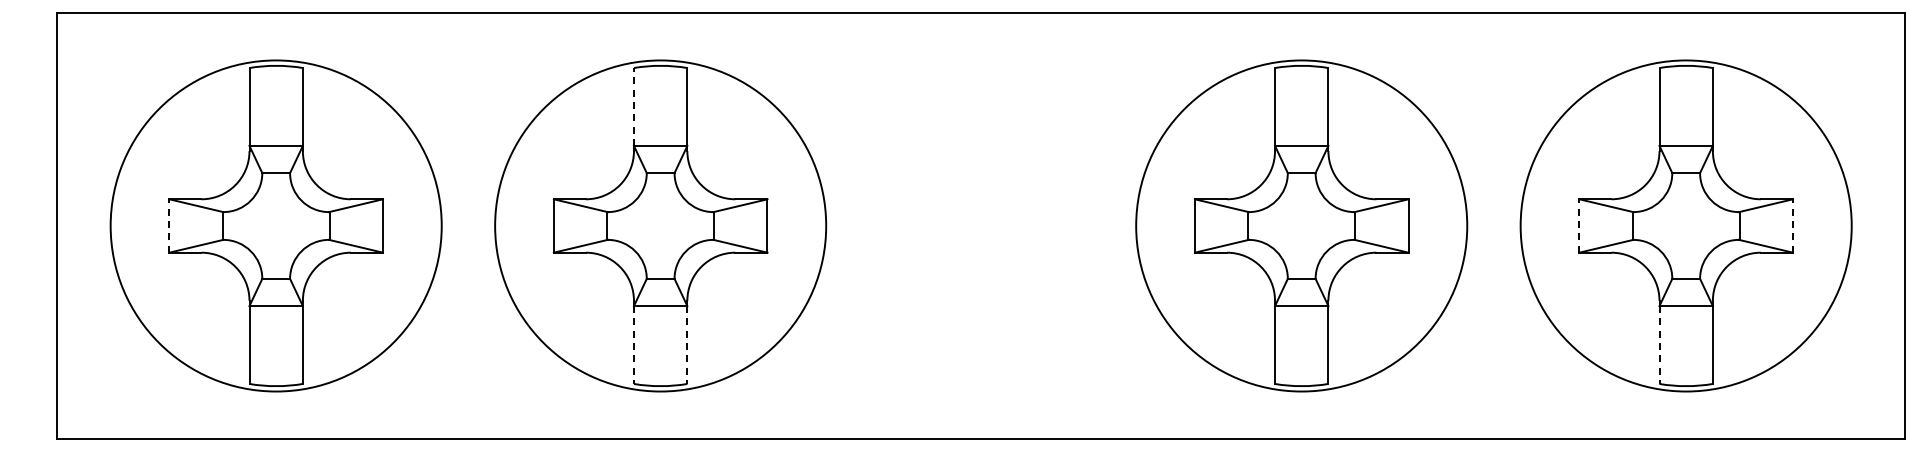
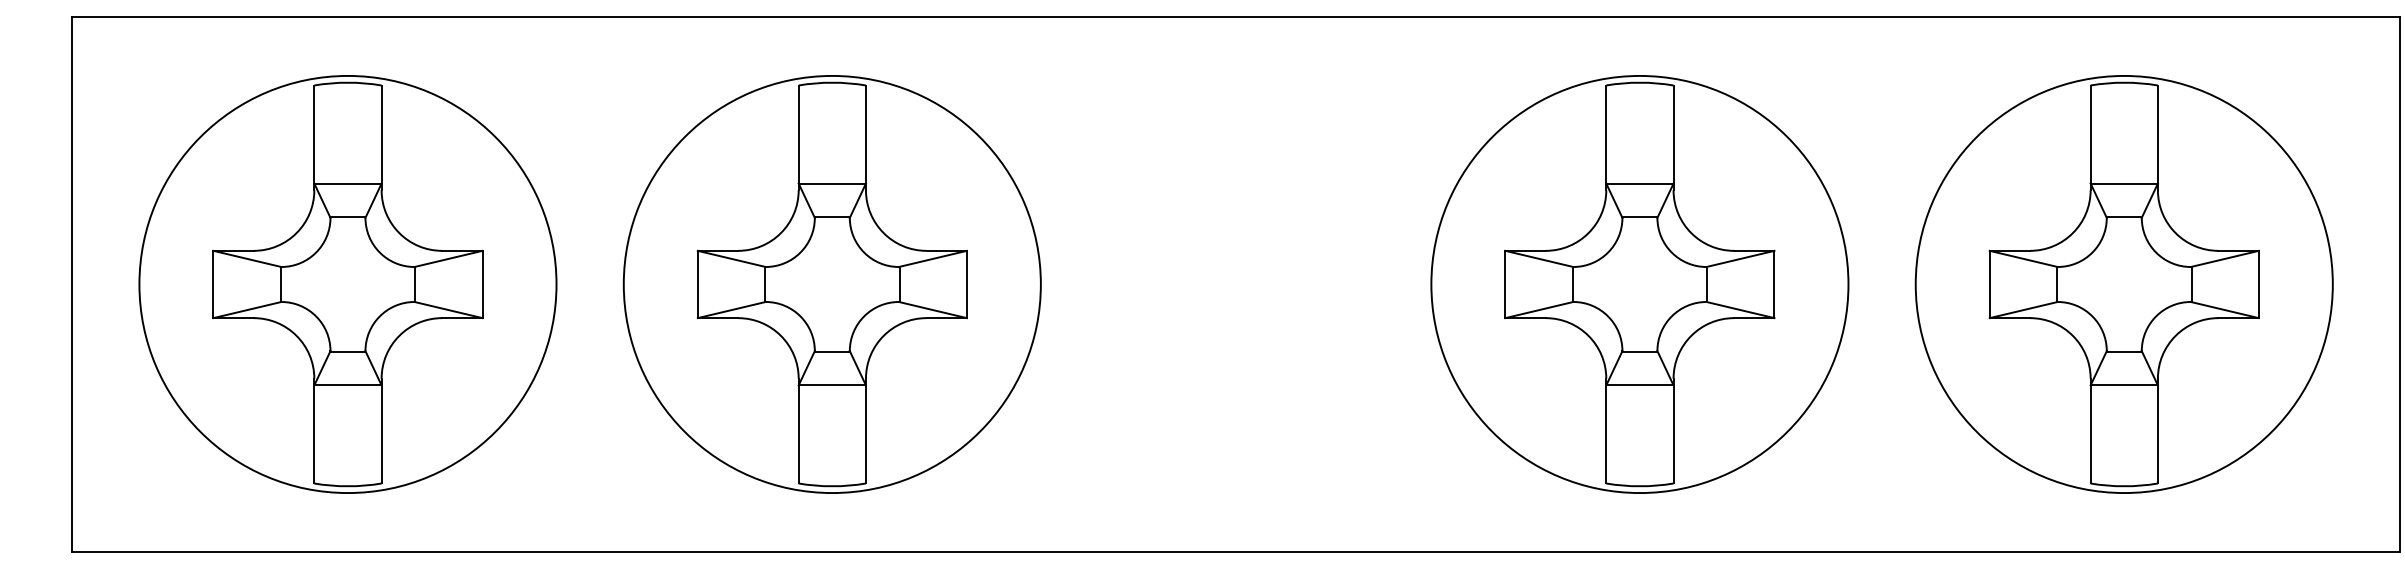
line: (633, 106) -> (798, 133), dashed -> solid
line: (169, 226) -> (213, 285), dashed -> solid
line: (1579, 226) -> (1989, 285), dashed -> solid
line: (1792, 226) -> (2258, 285), dashed -> solid
line: (633, 345) -> (798, 435), dashed -> solid
line: (687, 345) -> (866, 435), dashed -> solid
line: (1659, 345) -> (2090, 435), dashed -> solid

